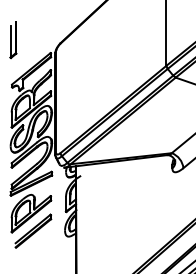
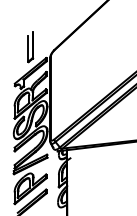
part: (13, 40) -> (30, 47), moved

